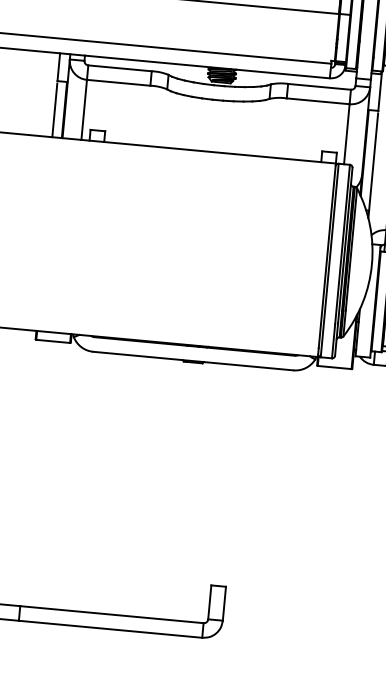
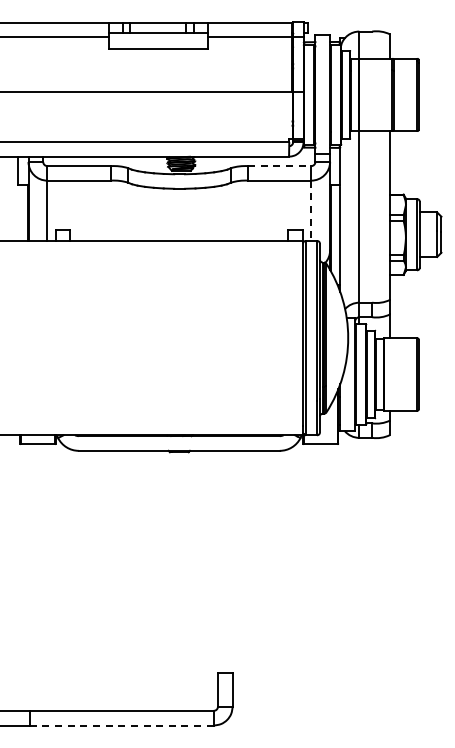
line: (319, 87) -> (279, 166), solid -> dashed
line: (55, 109) -> (18, 213), removed
line: (347, 134) -> (311, 211), solid -> dashed
line: (111, 629) -> (122, 725), solid -> dashed

